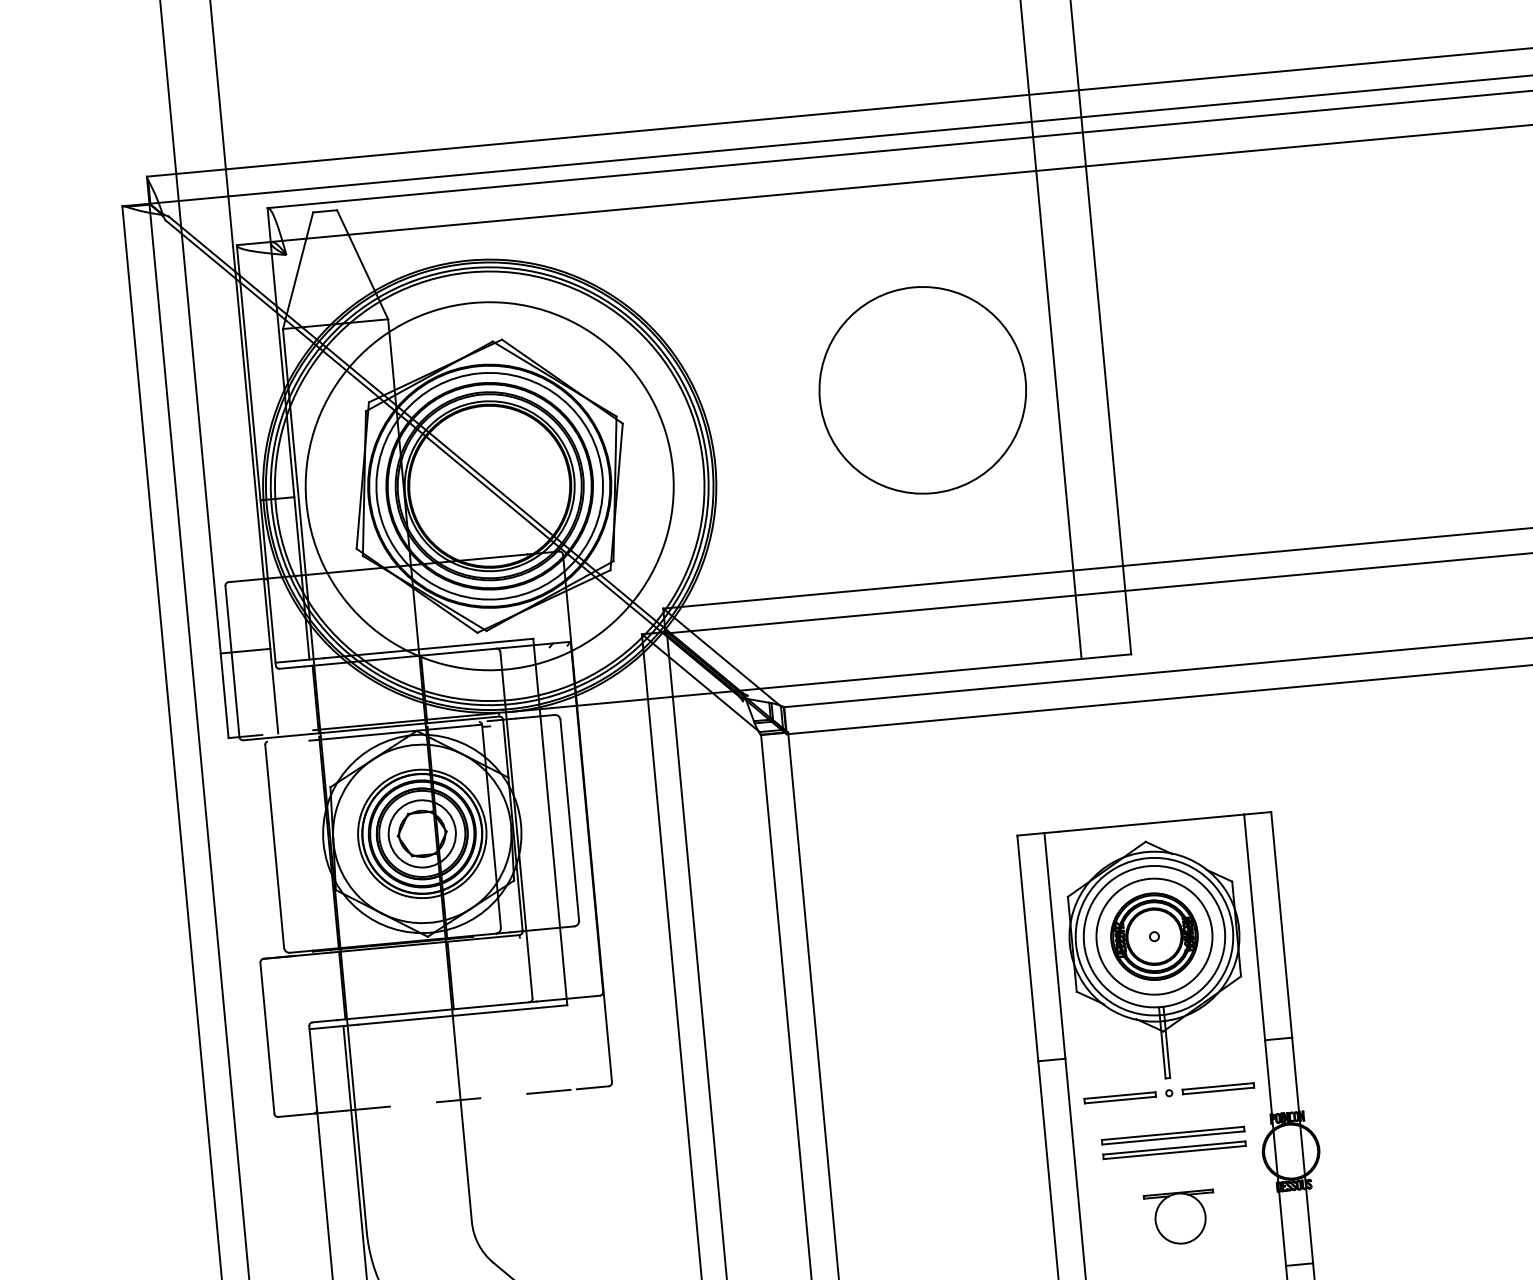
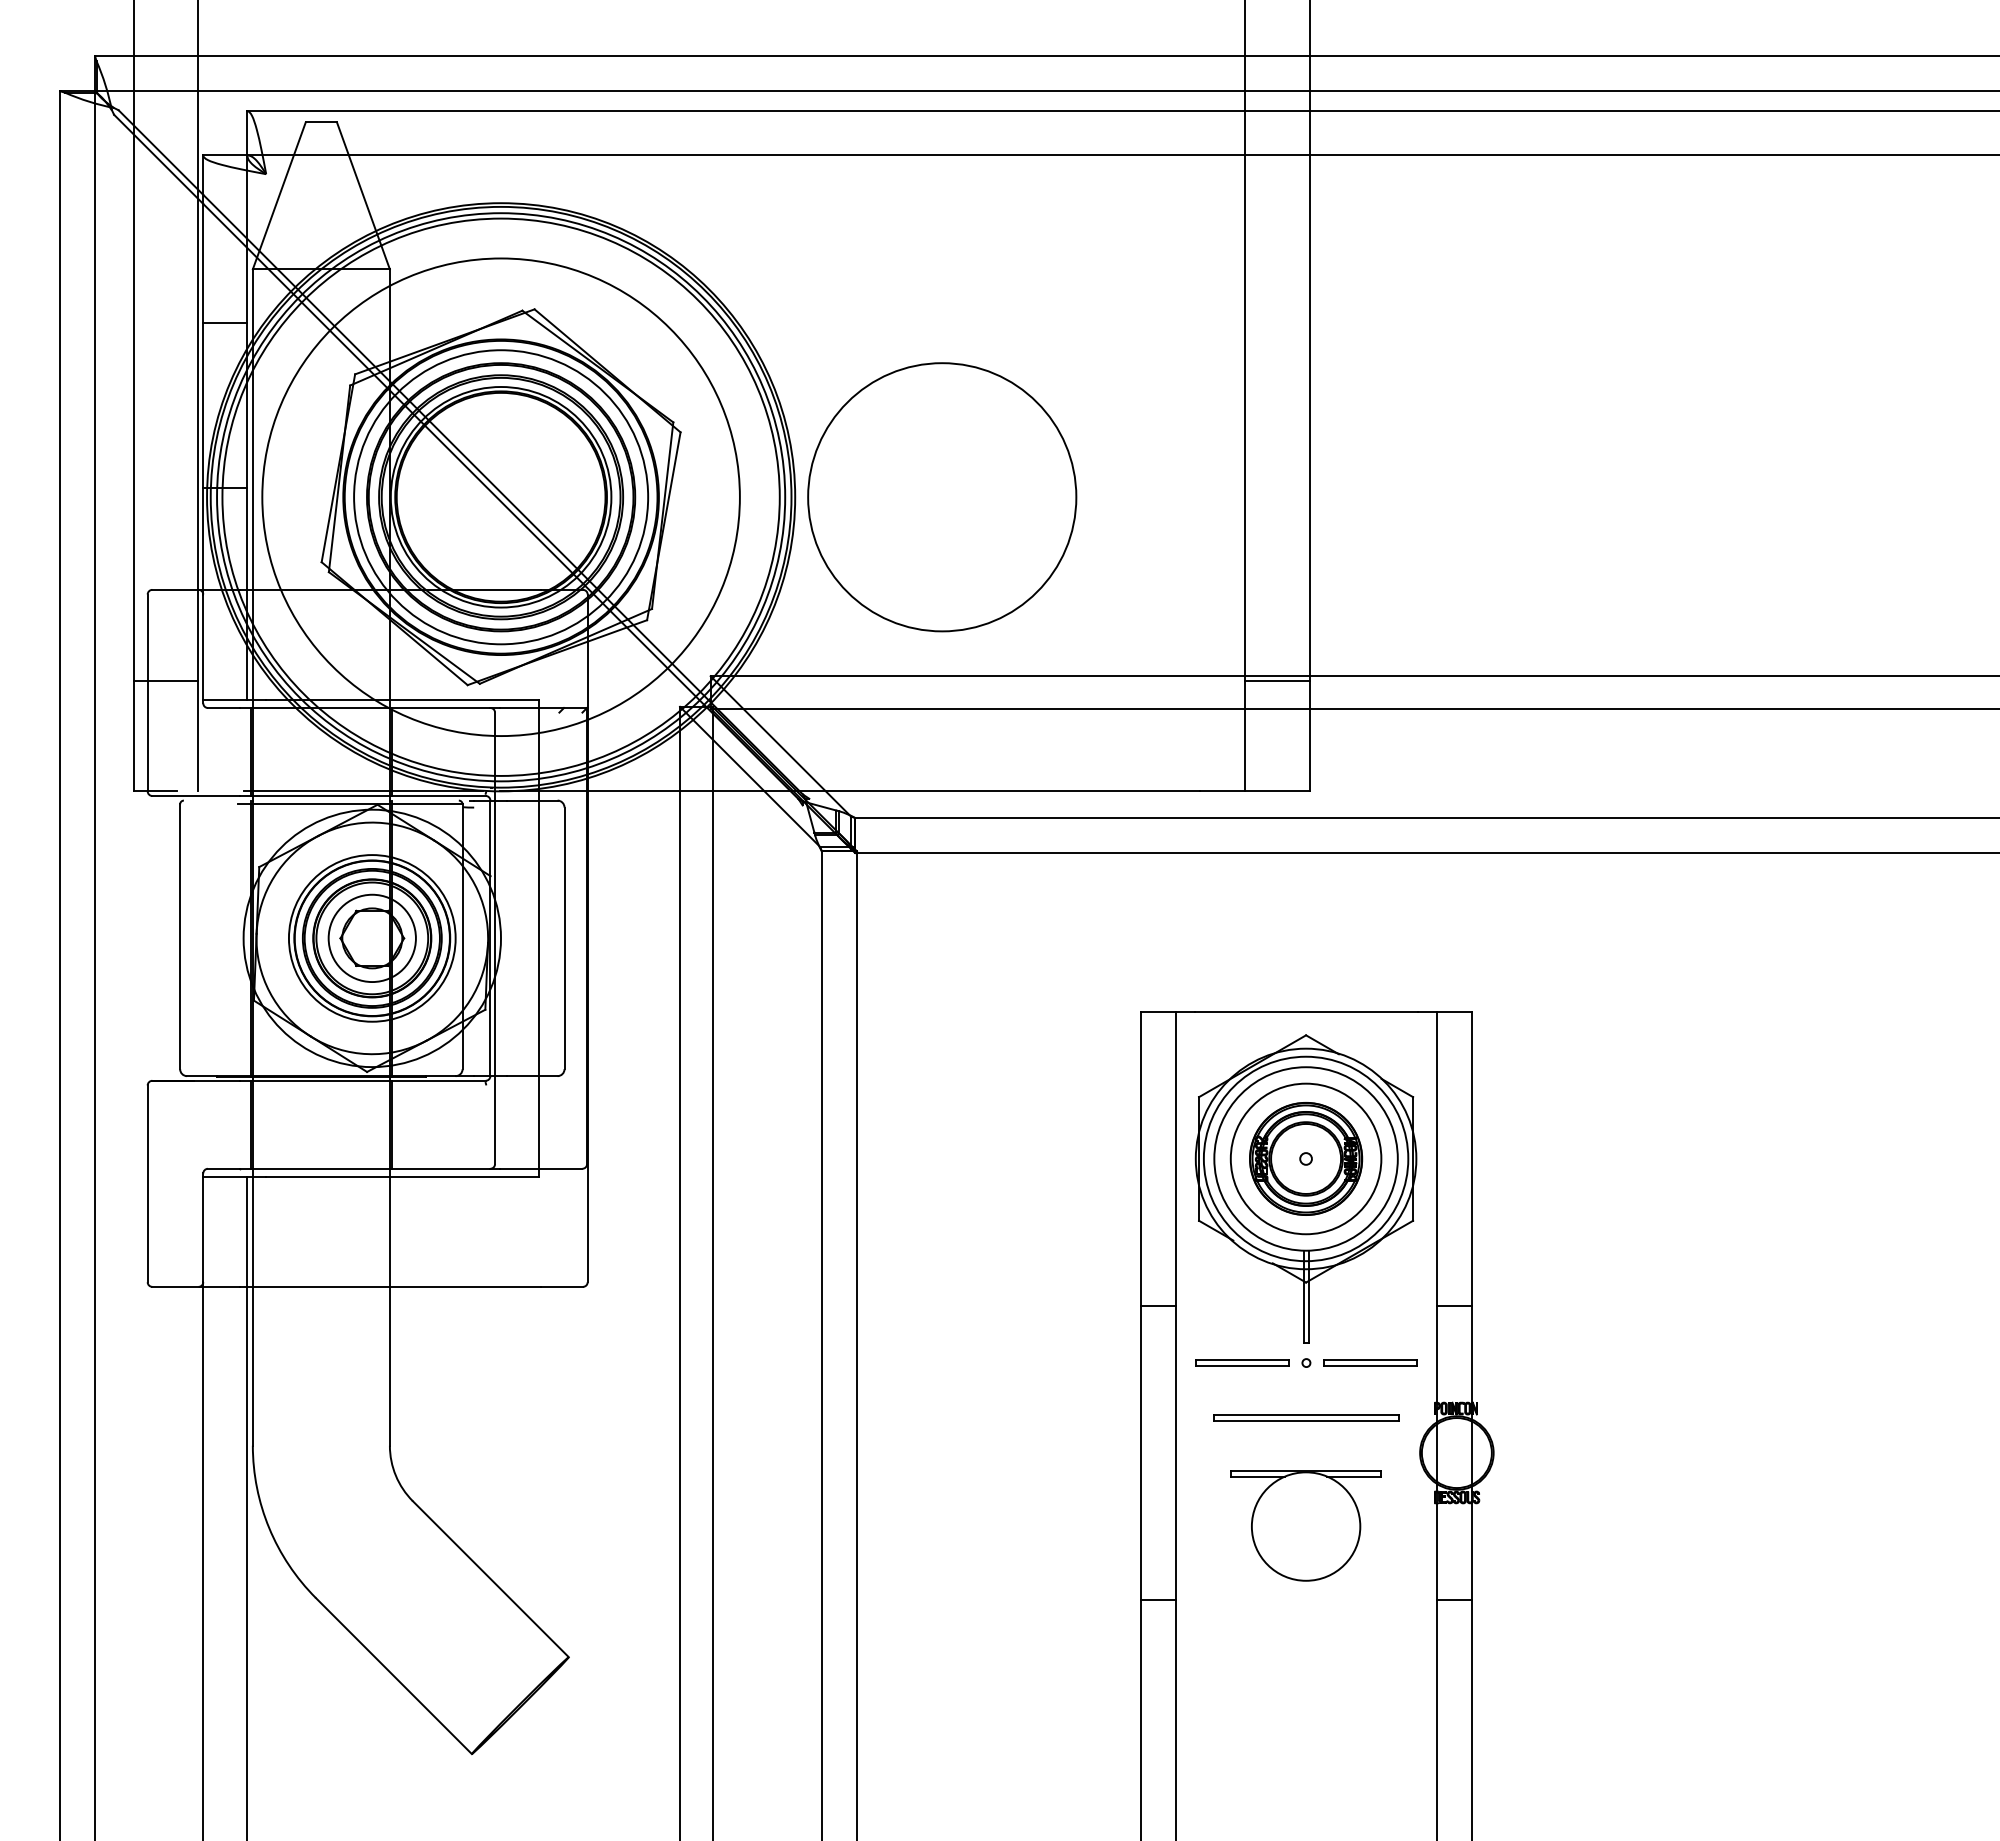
line: (265, 371) -> (225, 322), added
circle: (923, 390) -> (942, 497), moved
line: (1098, 572) -> (1277, 681), added
line: (461, 1099) -> (390, 1286), dashed -> solid
part: (1174, 1149) -> (1306, 1436), removed
part: (1180, 1217) -> (1305, 1525), size x1.67

